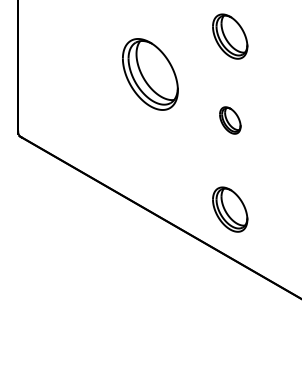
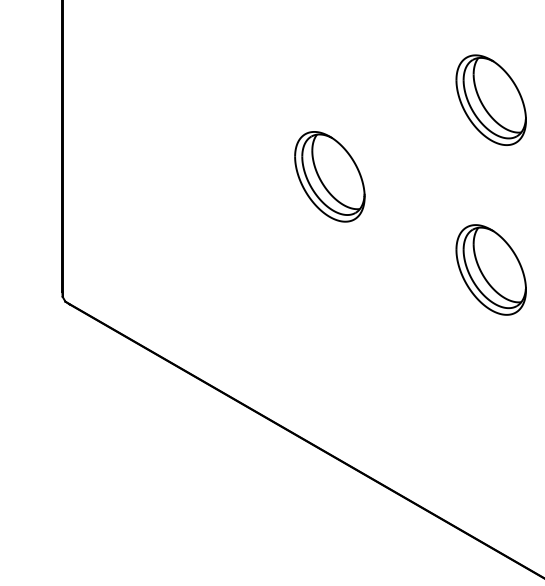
part: (150, 74) -> (330, 176), size x0.62
part: (230, 120) -> (491, 269), size x1.67
part: (230, 209) -> (491, 449), removed

